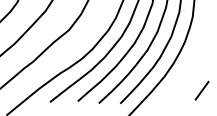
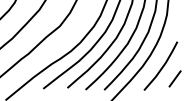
line: (187, 75) -> (162, 65), added

